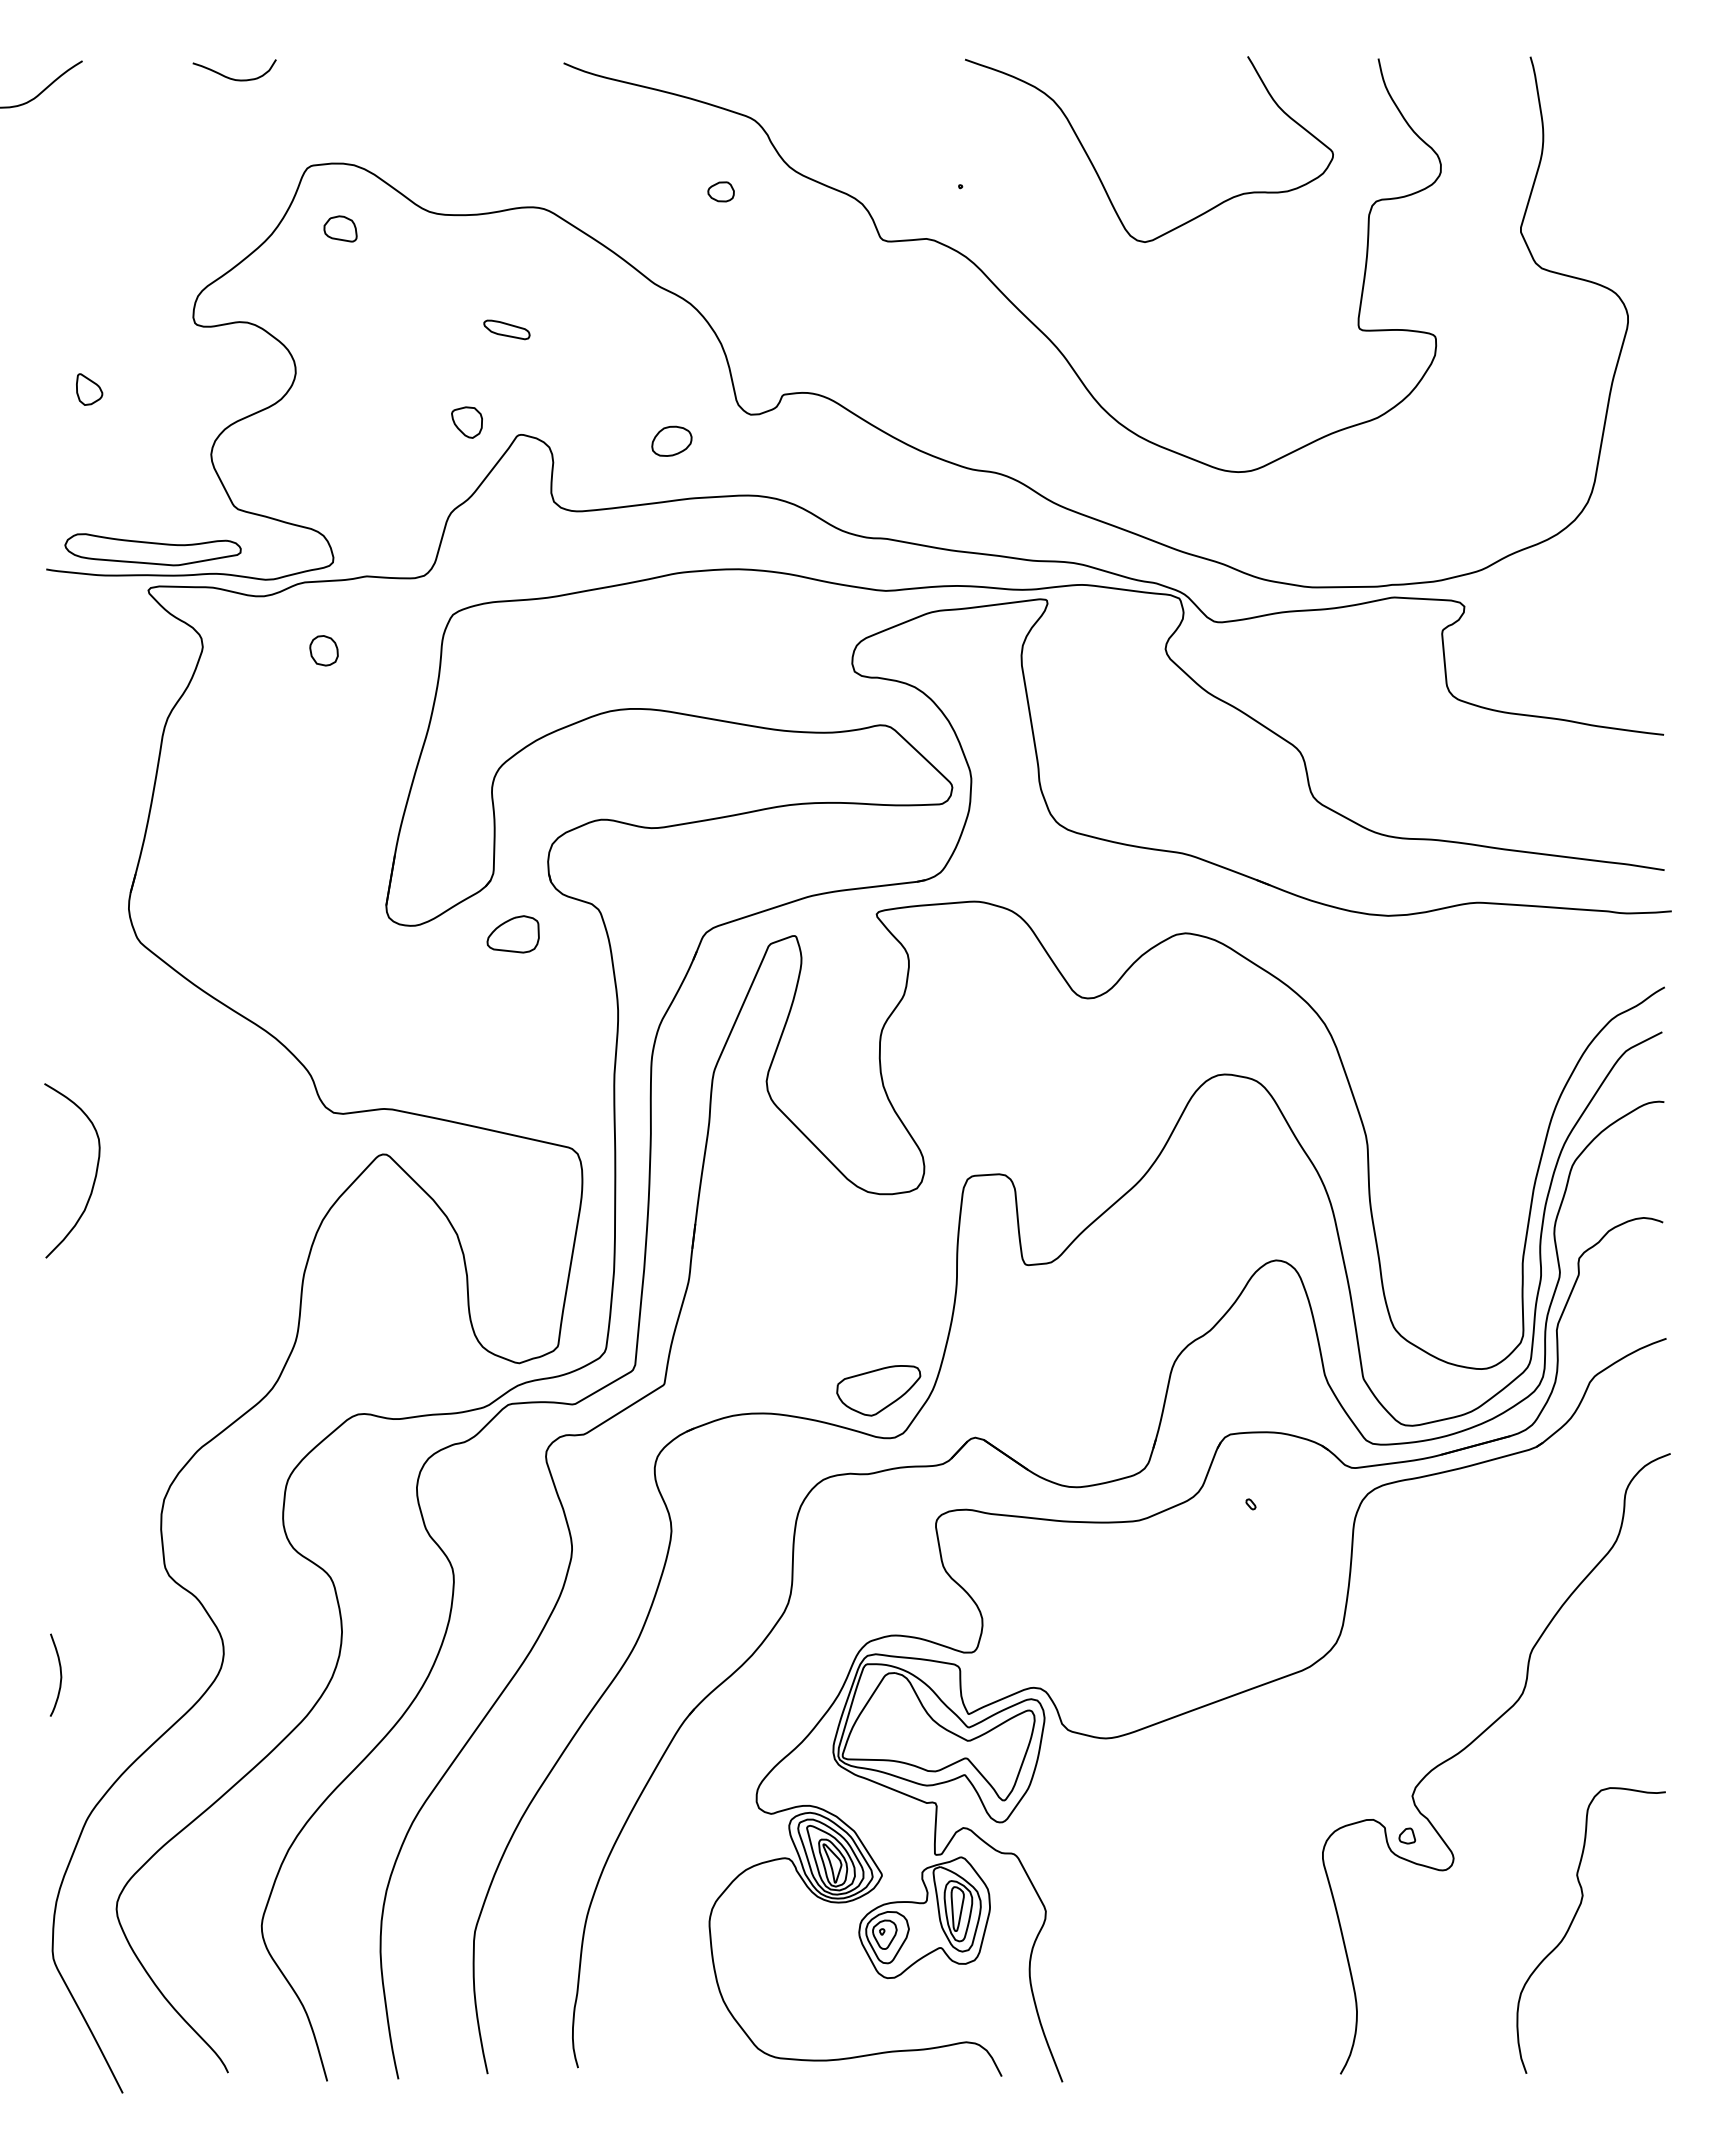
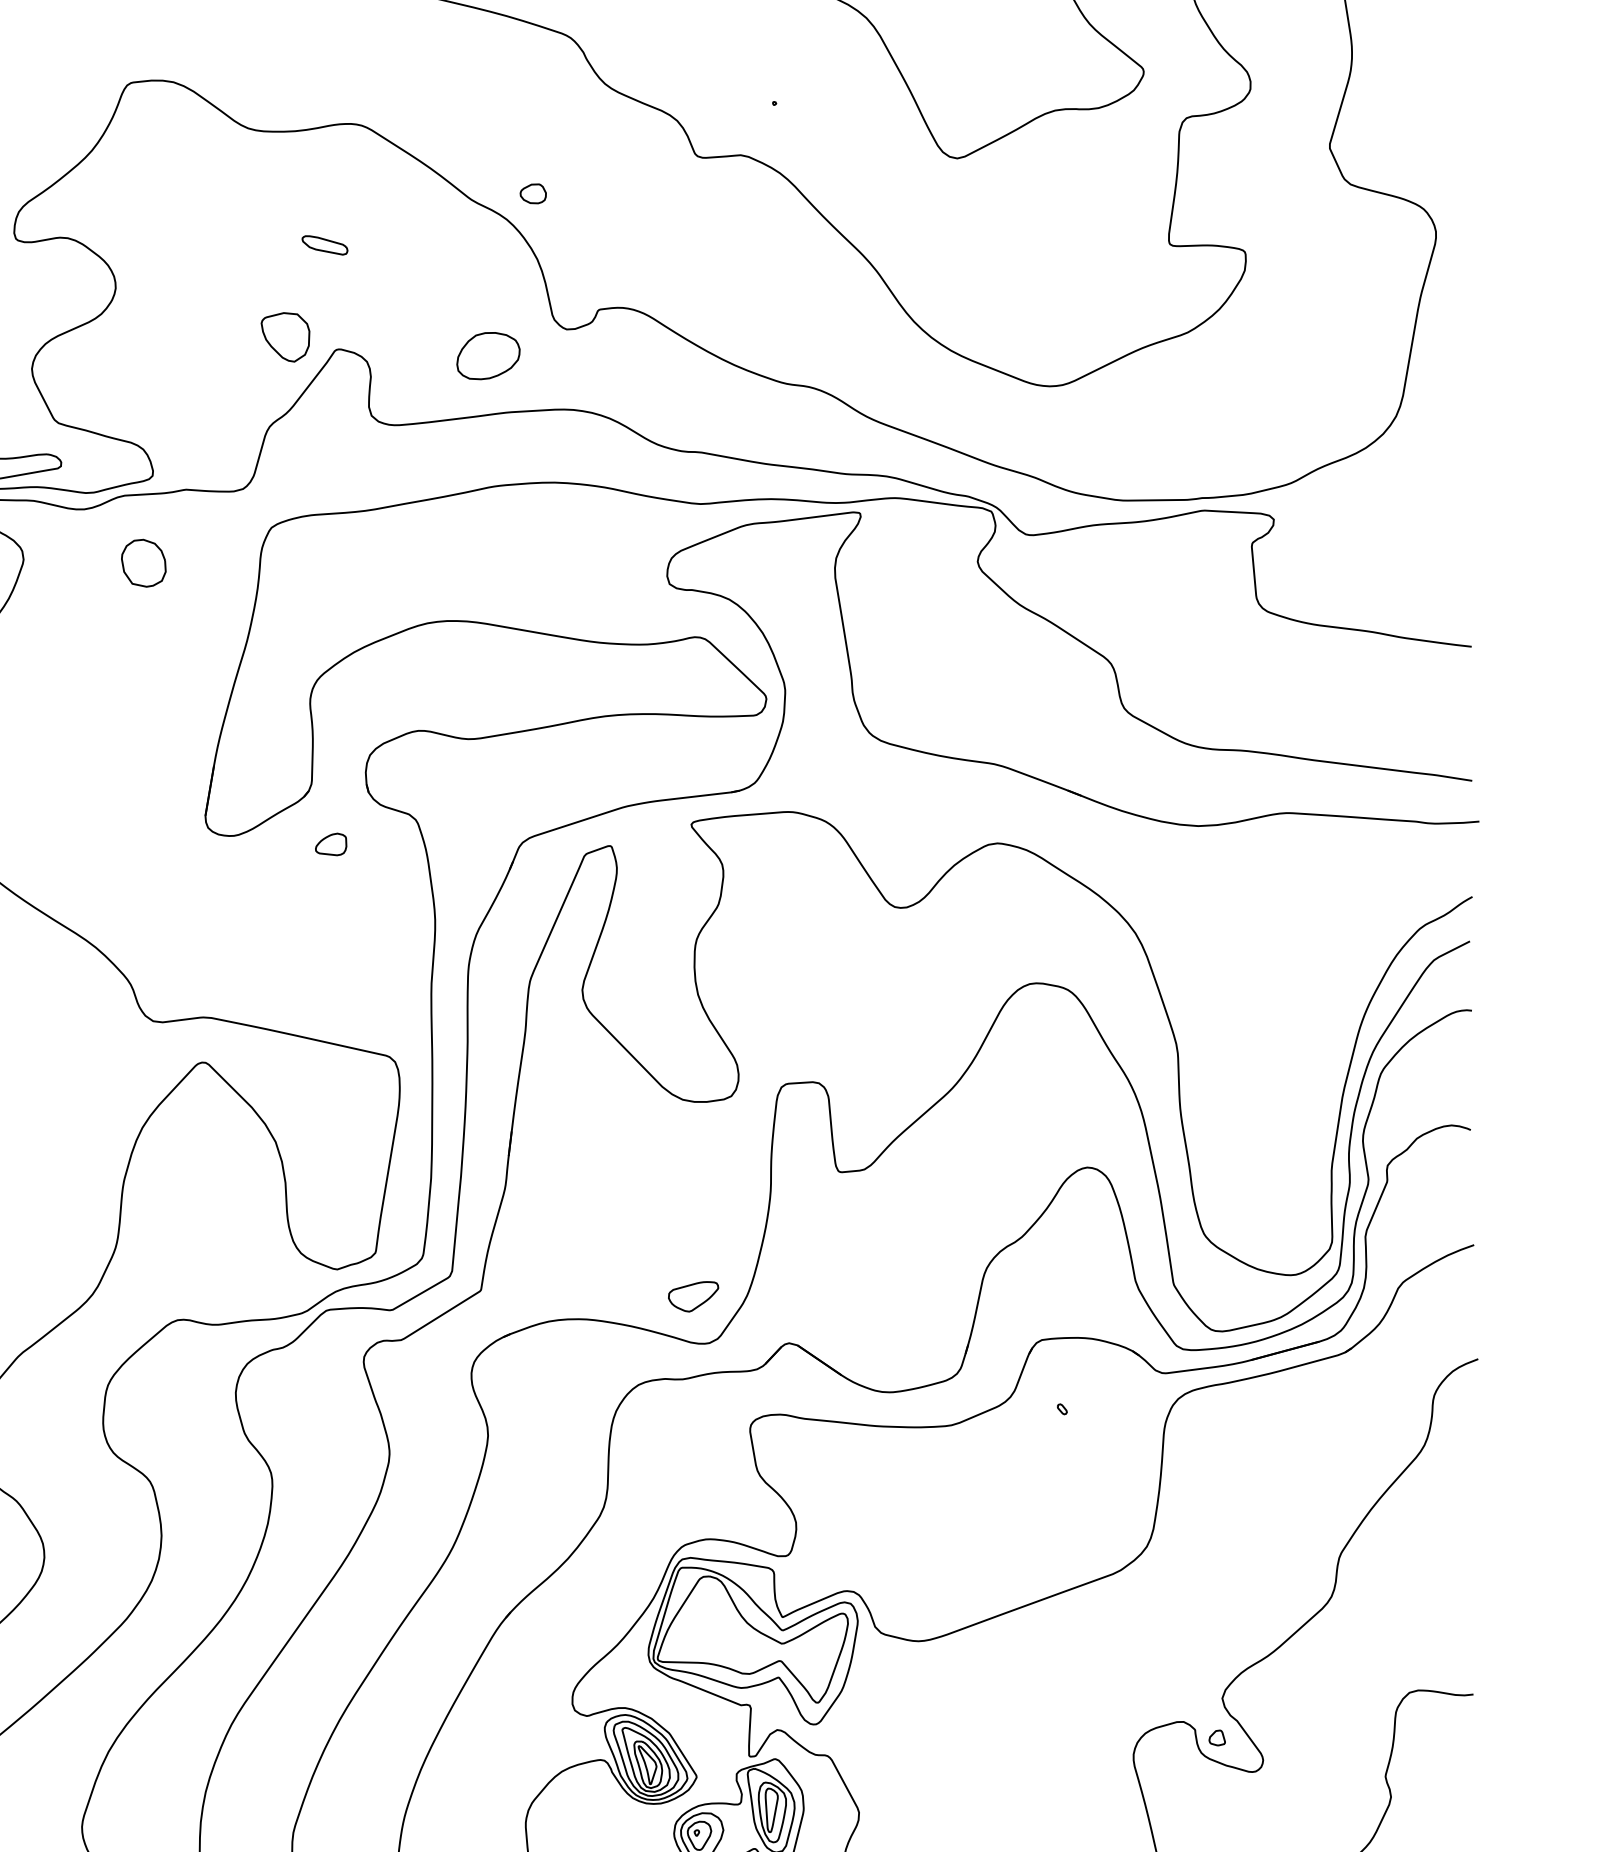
part: (720, 191) -> (532, 193), moved
part: (340, 228) -> (160, 144), removed
part: (466, 422) -> (284, 337), size x1.6
part: (671, 440) -> (488, 355), size x1.6
part: (323, 650) -> (143, 563), size x1.6
part: (512, 934) -> (330, 844), size x0.6
part: (878, 1390) -> (693, 1296), size x0.6

